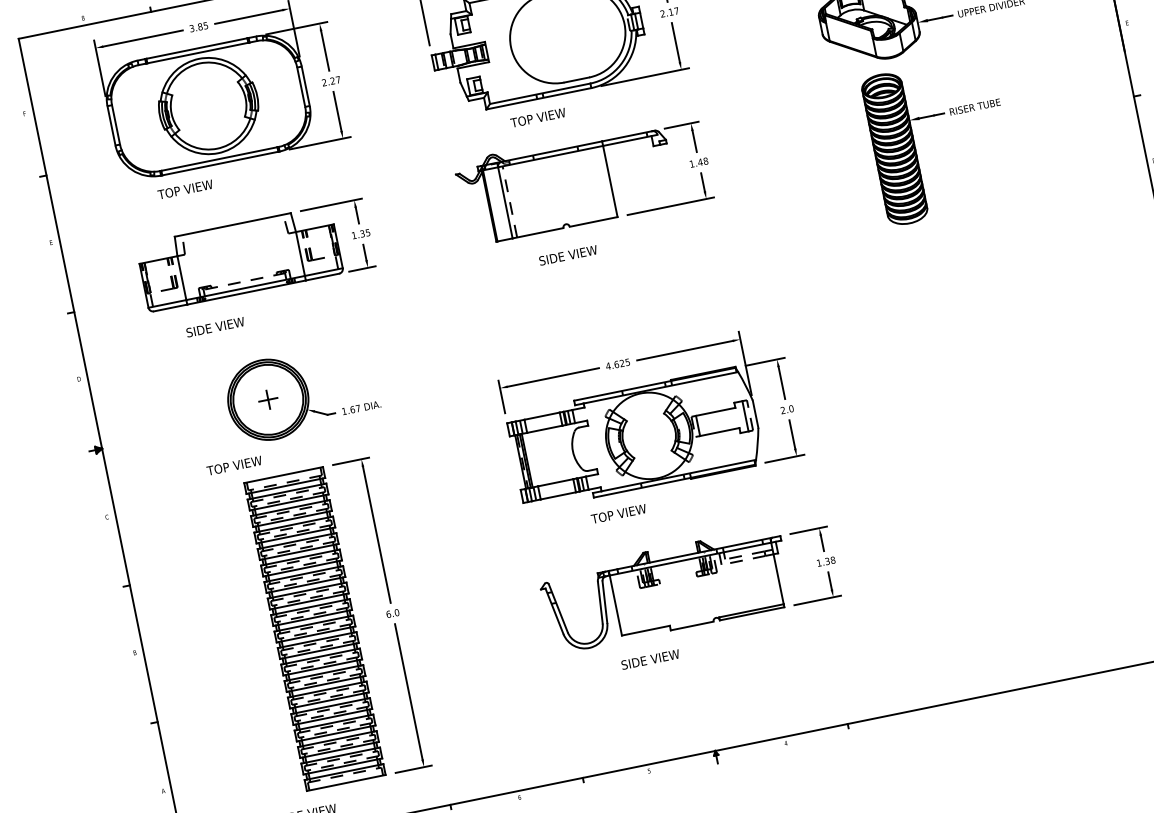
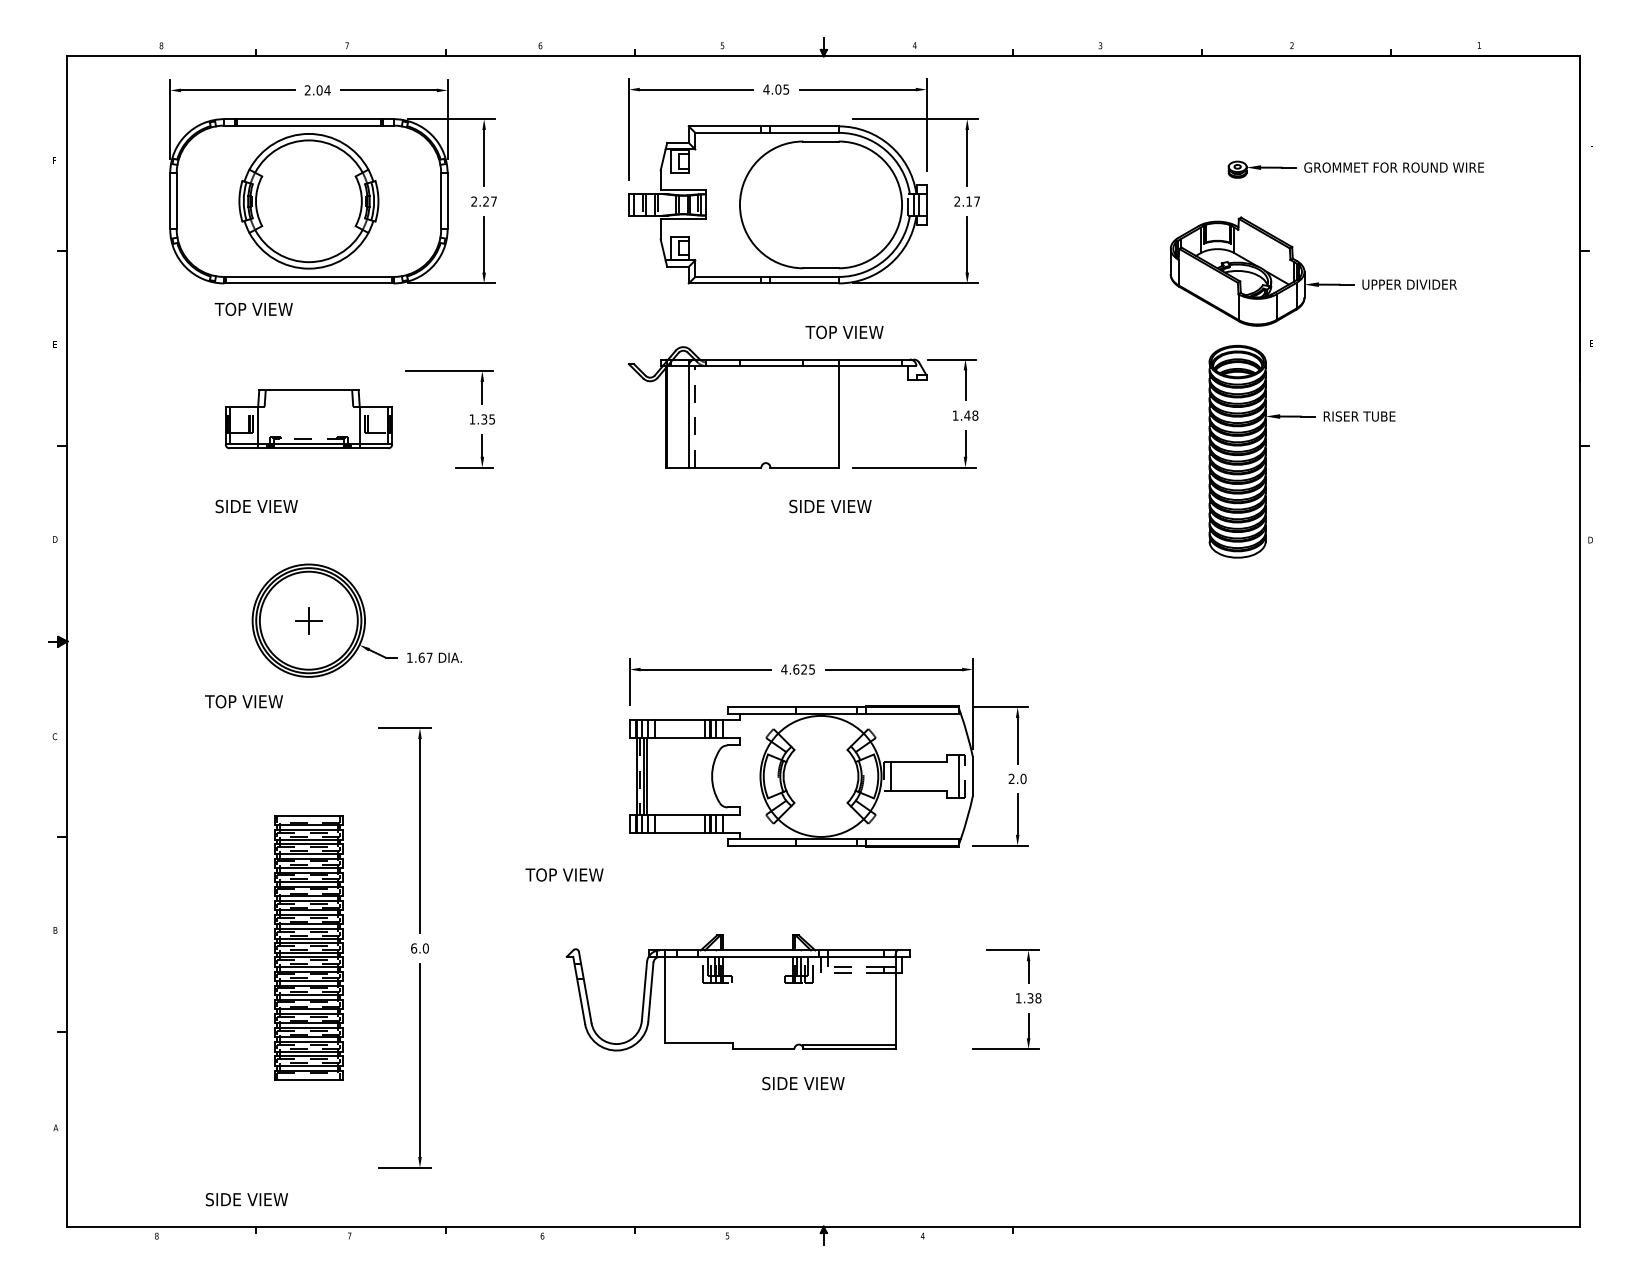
text: (198, 27) -> (317, 90), 3.85 -> 2.04
text: (538, 117) -> (844, 331), moved
text: (568, 255) -> (830, 506), moved
part: (239, 258) -> (308, 419), size x0.6
text: (618, 513) -> (564, 874), moved
part: (665, 590) -> (737, 992), moved
part: (314, 628) -> (308, 947), size x0.6
text: (650, 659) -> (803, 1083), moved

